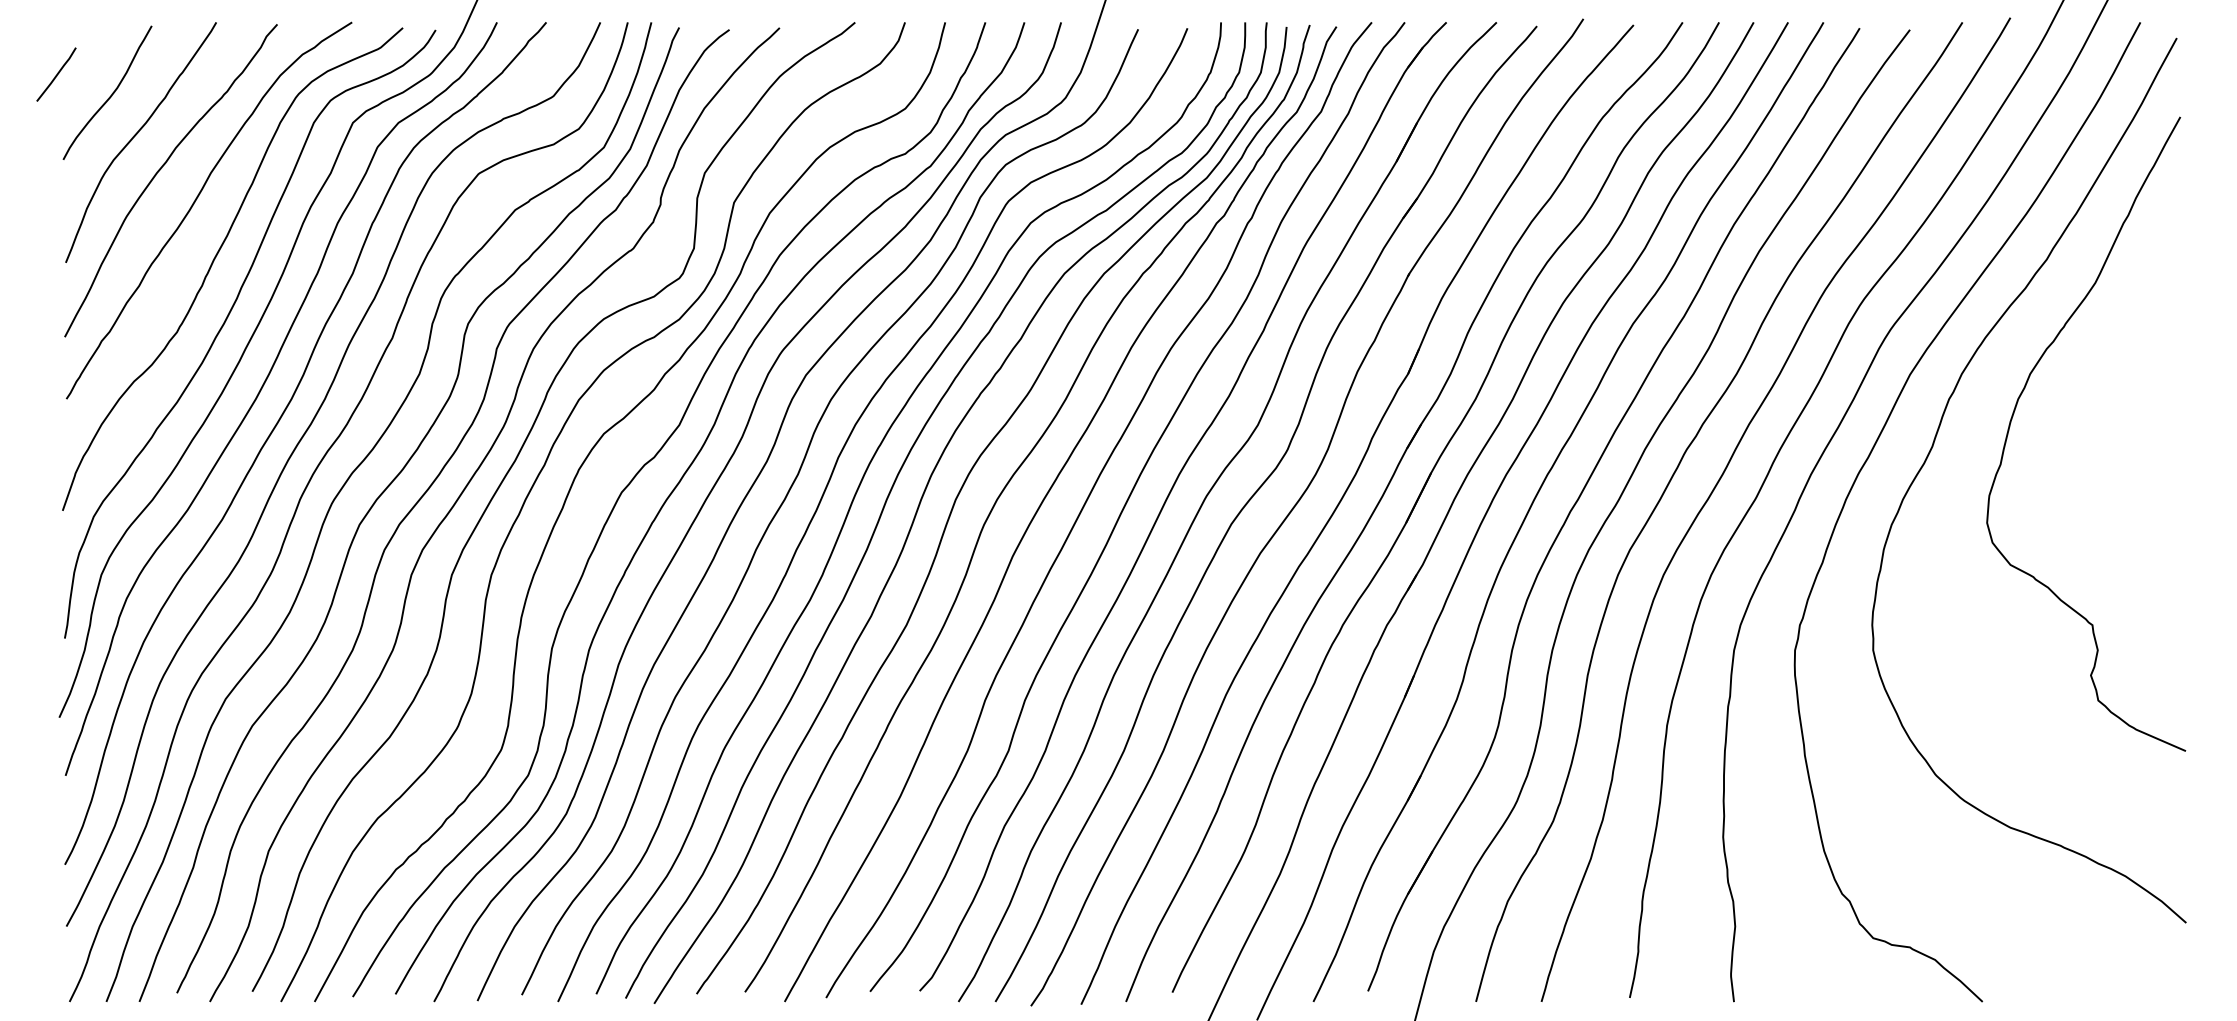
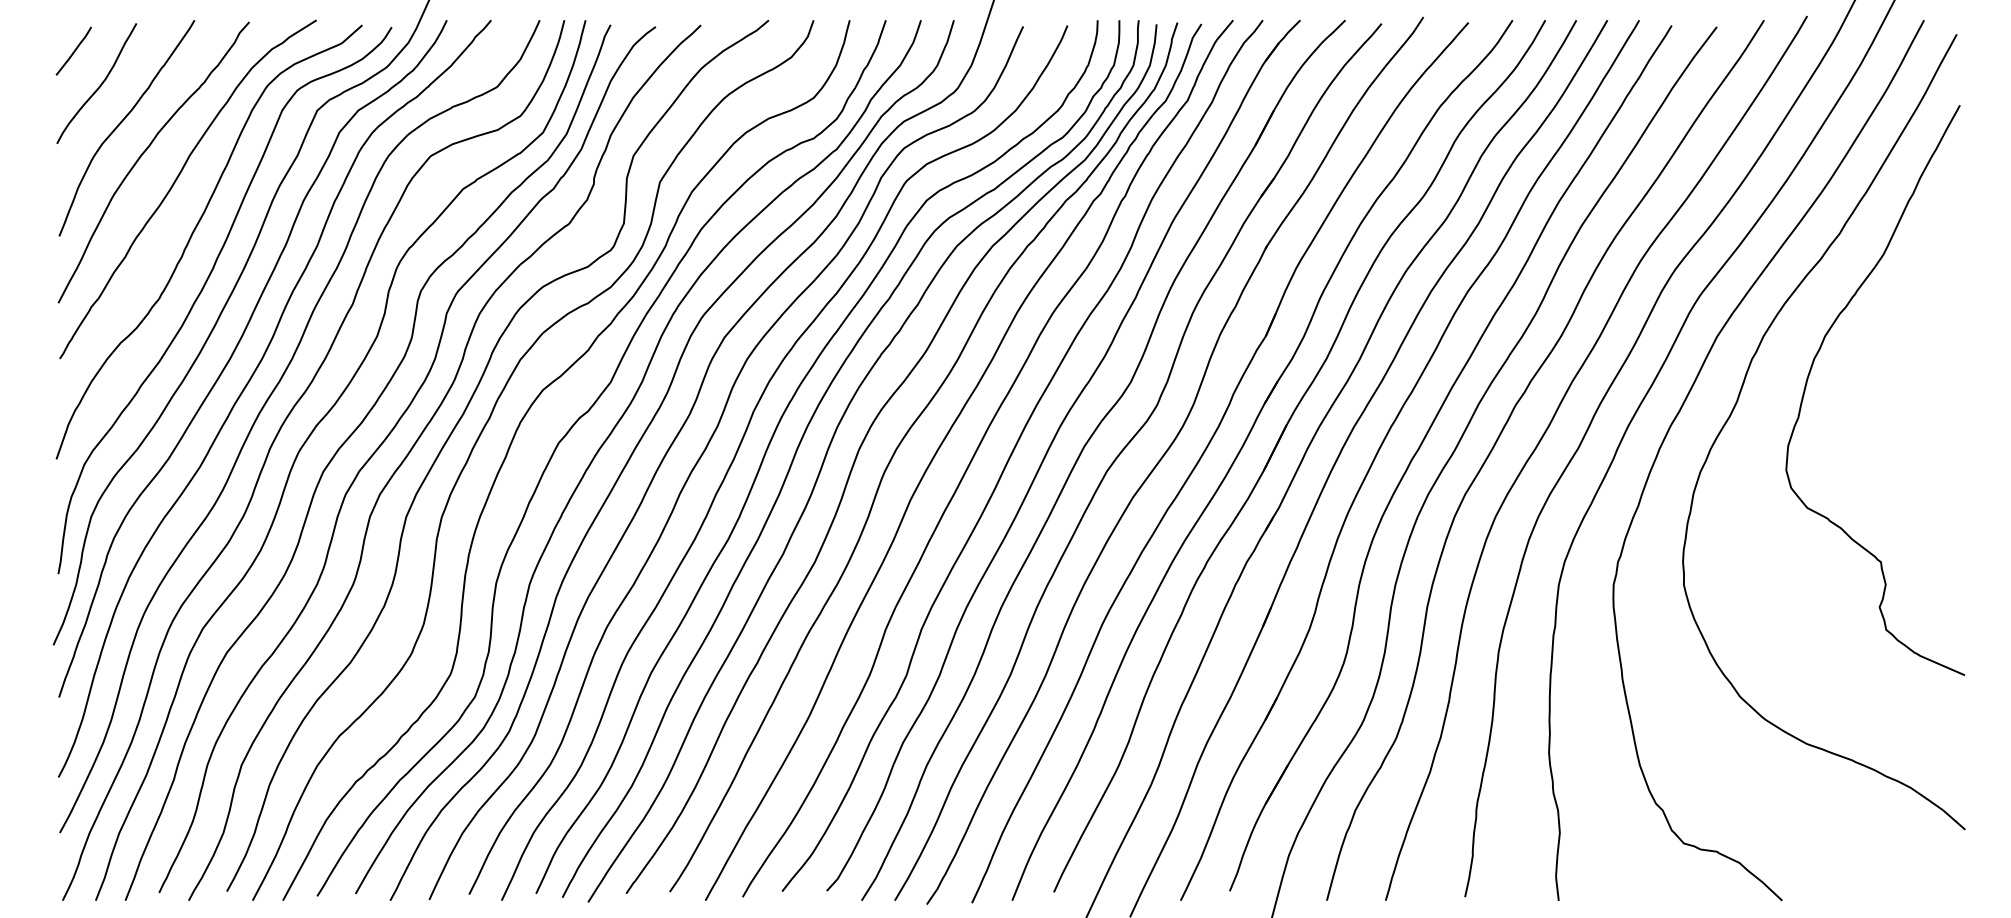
line: (57, 73) -> (74, 50), moved

